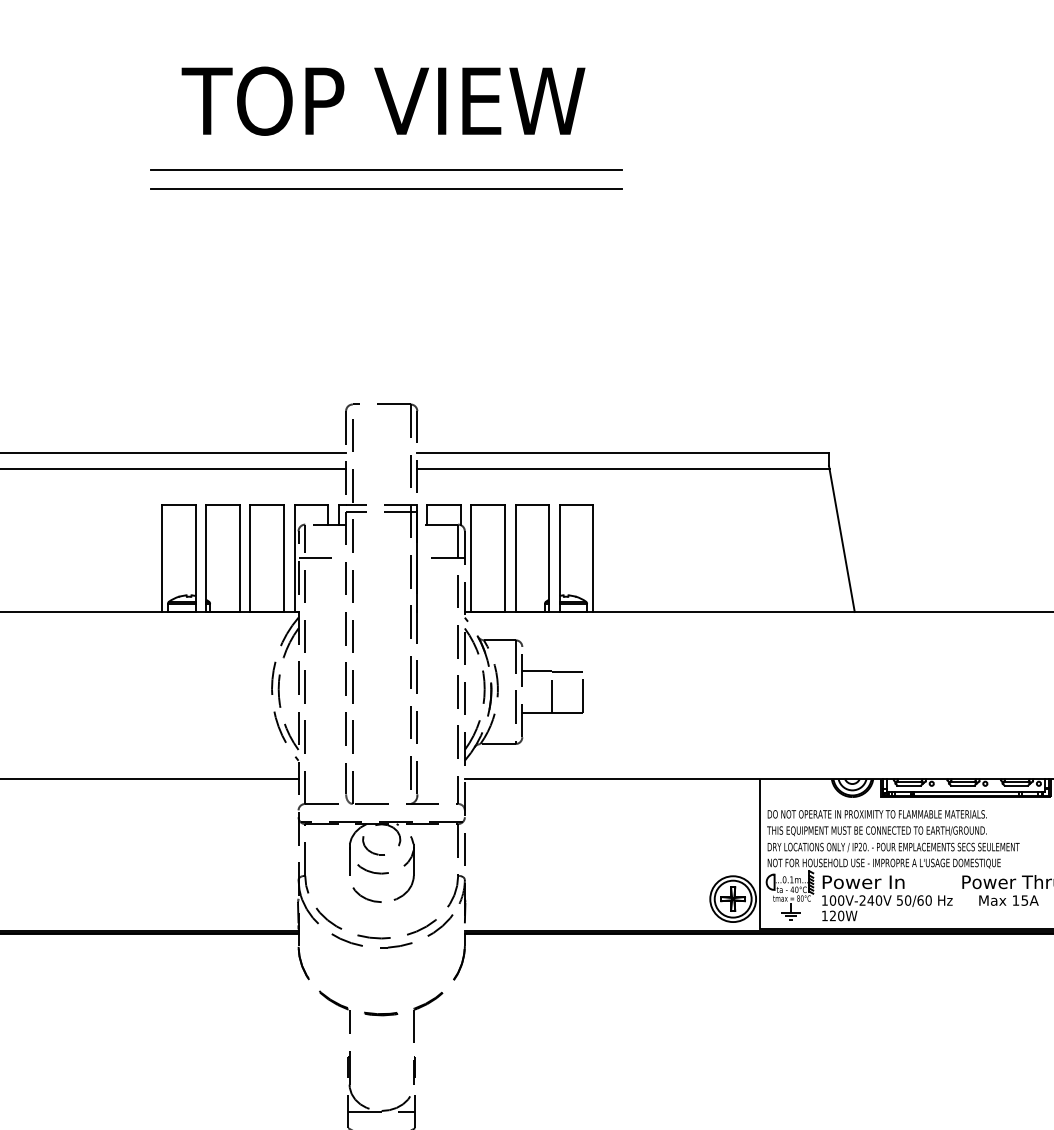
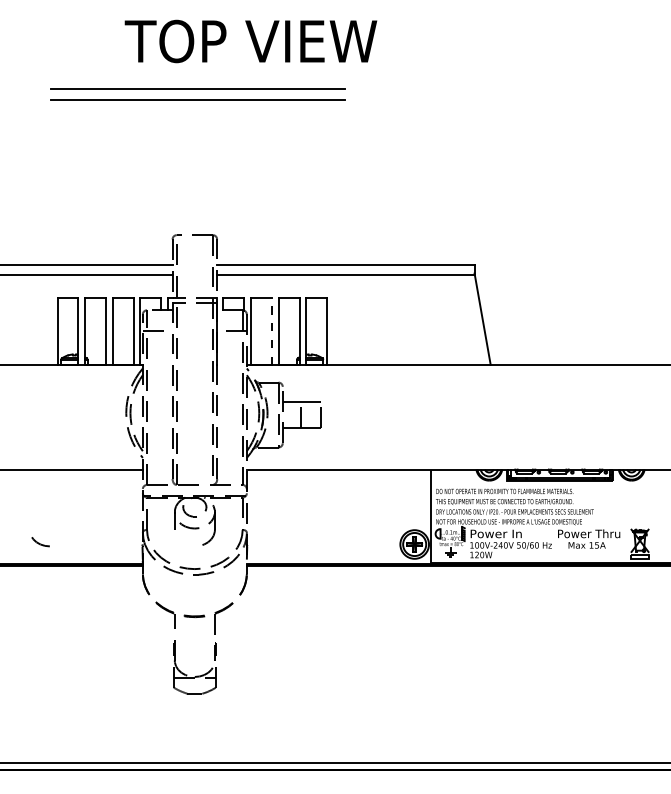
text: (382, 101) -> (250, 41), moved
line: (504, 558) -> (271, 331), solid -> dashed
curve: (365, 895) -> (39, 542), moved

